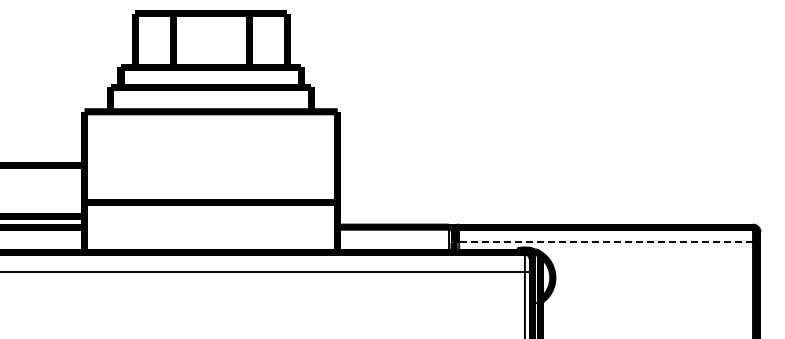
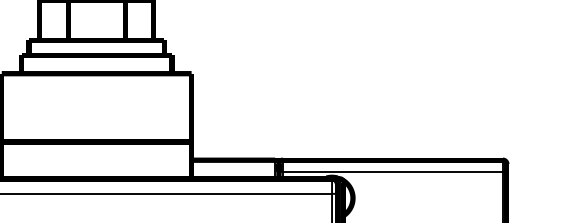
line: (606, 242) -> (393, 171), dashed -> solid

